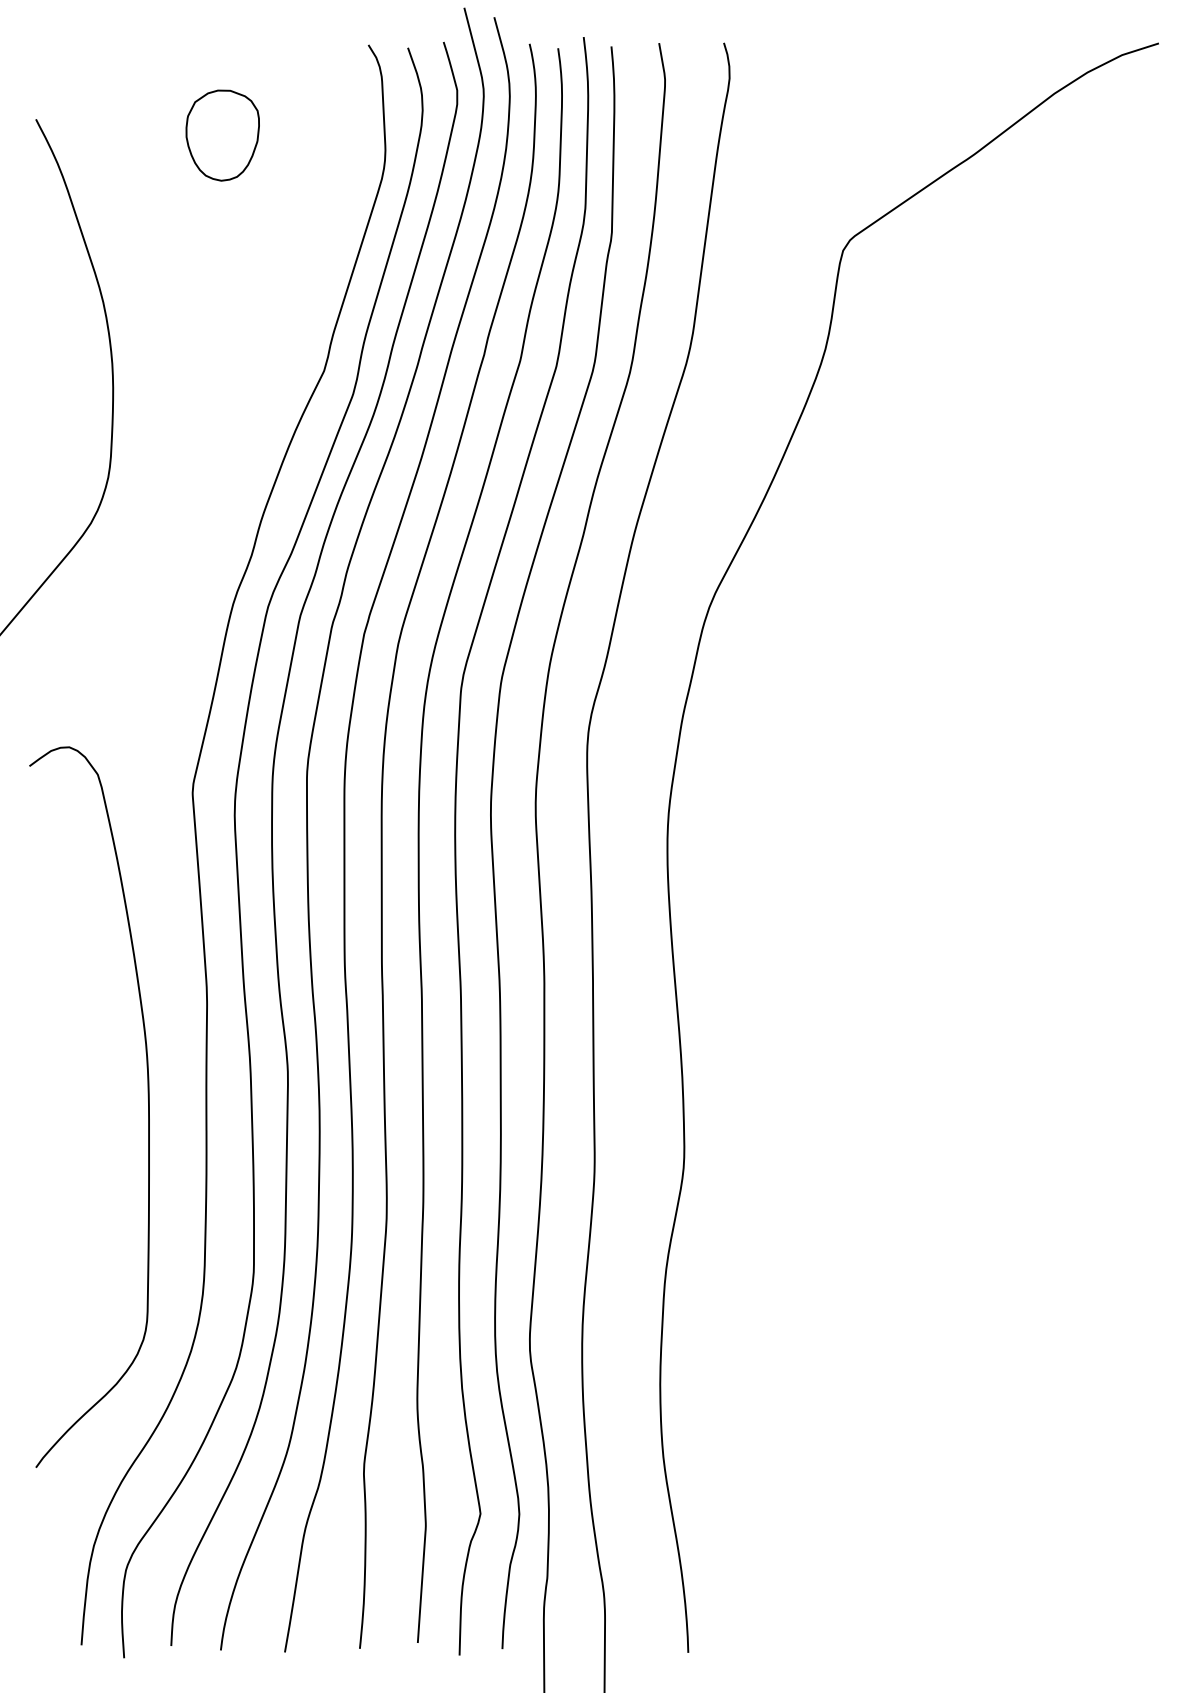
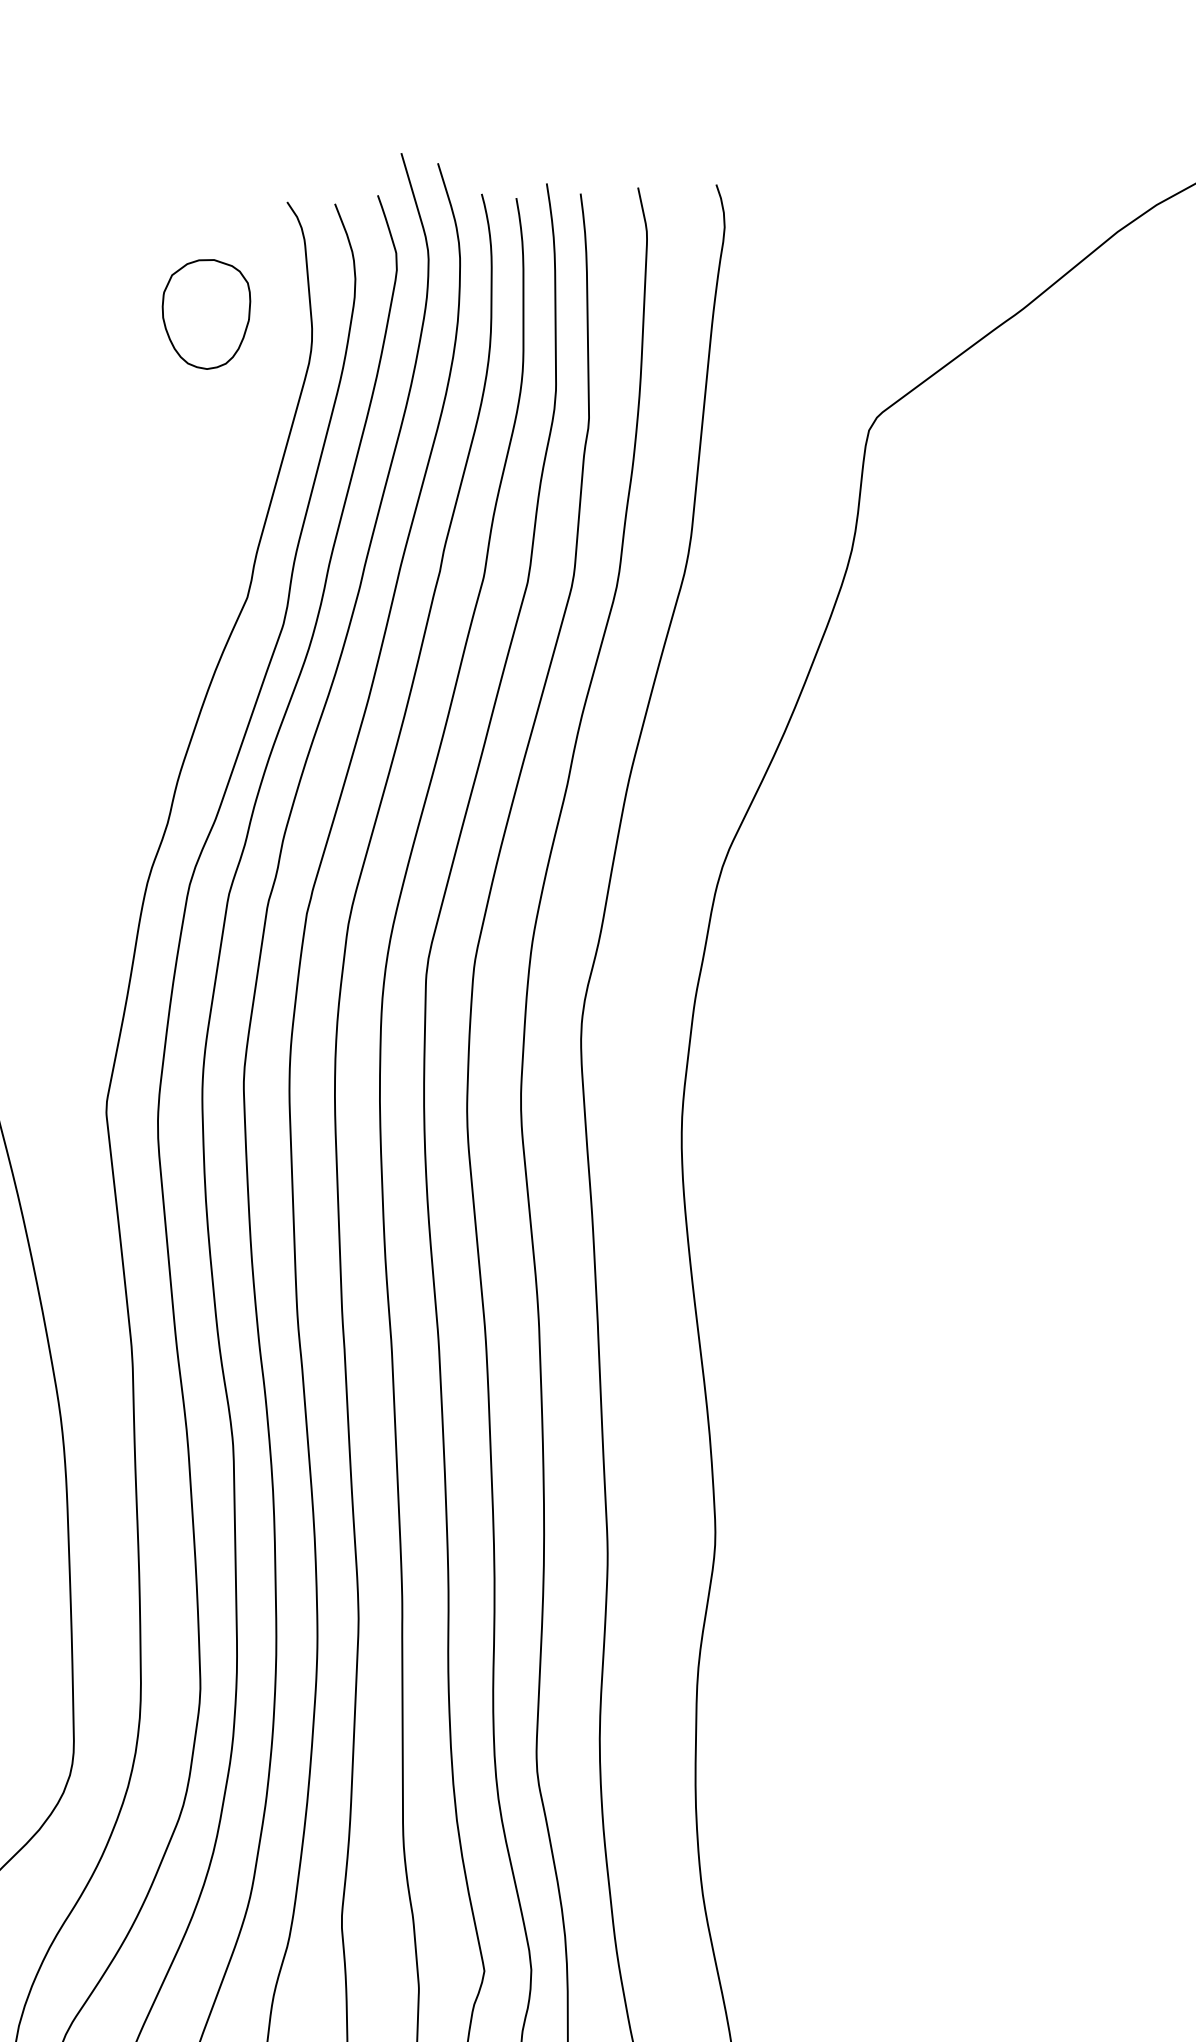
part: (222, 135) -> (206, 314), moved

